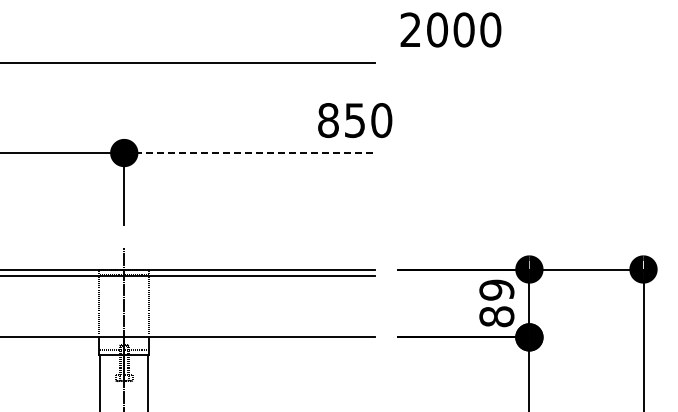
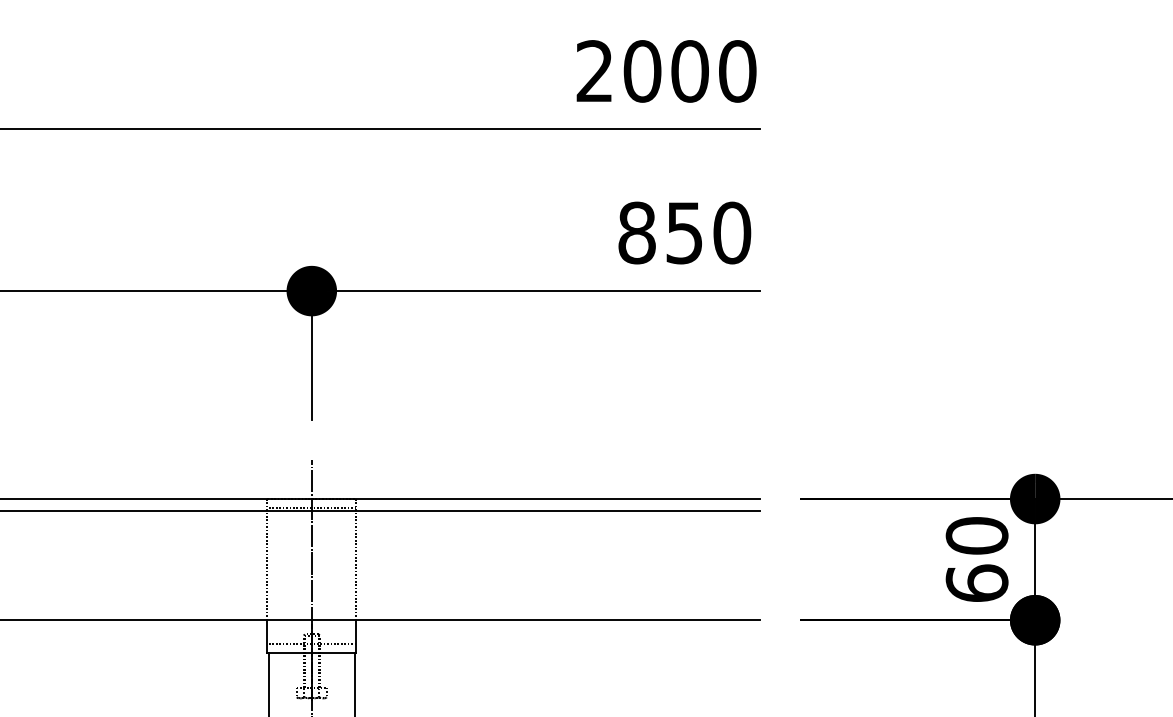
text: (450, 29) -> (665, 70), moved
text: (355, 120) -> (685, 233), moved
line: (249, 153) -> (535, 291), dashed -> solid
text: (496, 303) -> (976, 559), 89 -> 60

